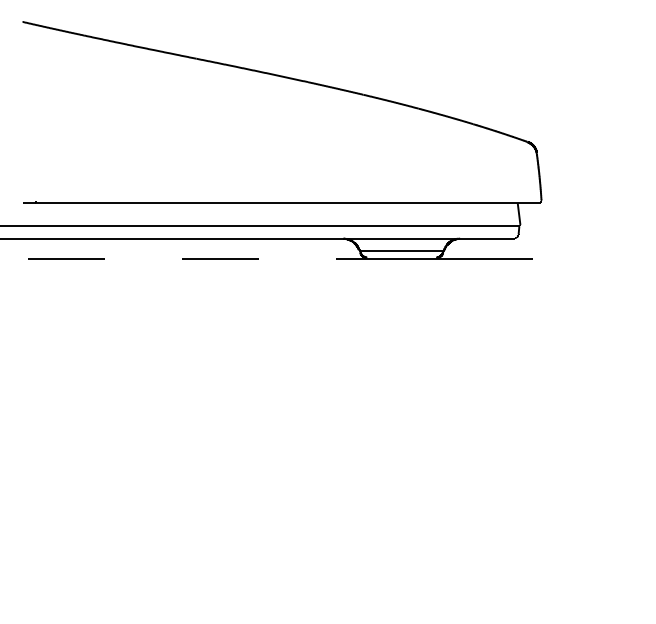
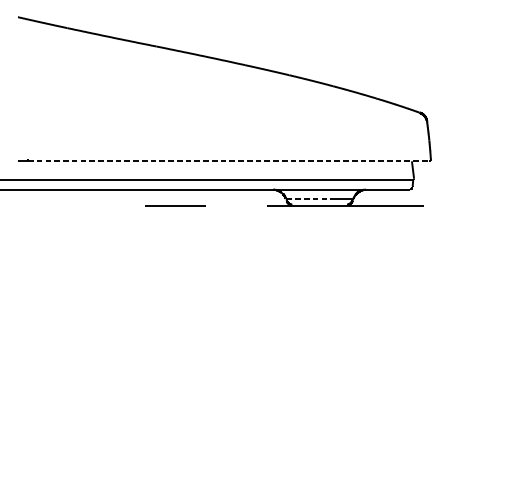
line: (287, 203) -> (228, 161), solid -> dashed
line: (389, 250) -> (309, 199), solid -> dashed
line: (66, 258) -> (52, 205), removed

